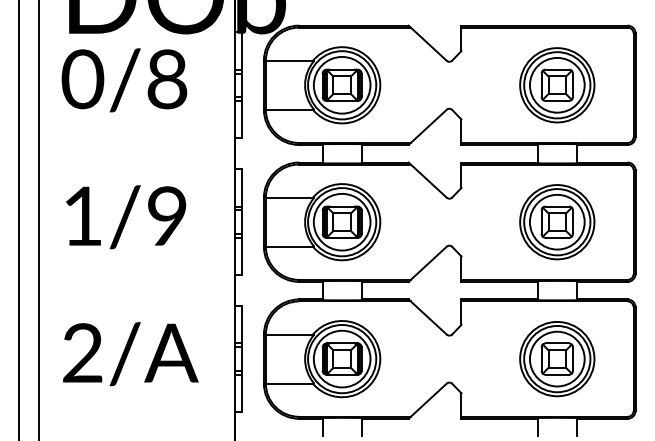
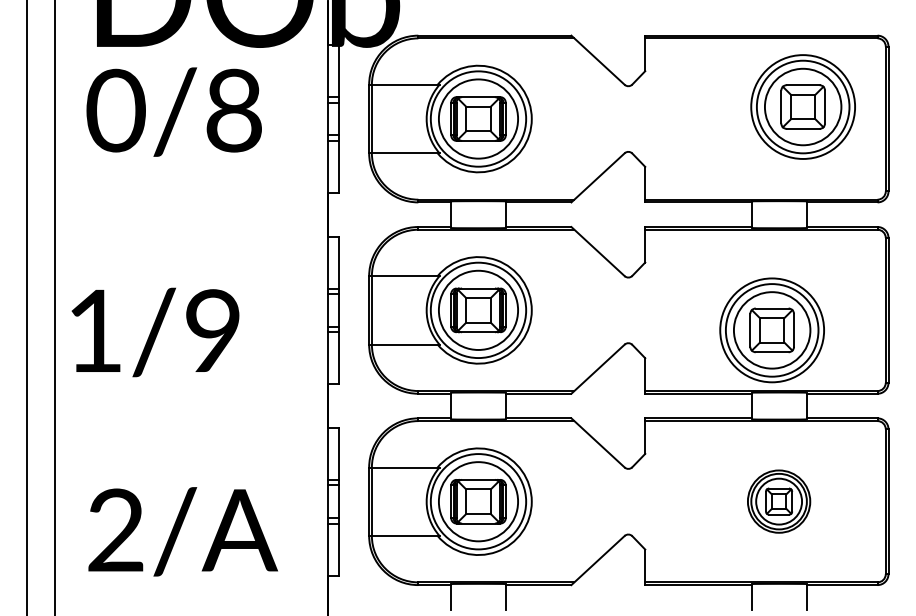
part: (556, 84) -> (802, 106), moved
text: (126, 217) -> (155, 332), moved
part: (556, 222) -> (771, 330), moved
text: (130, 353) -> (182, 531), moved
part: (556, 358) -> (778, 501), size x0.6

